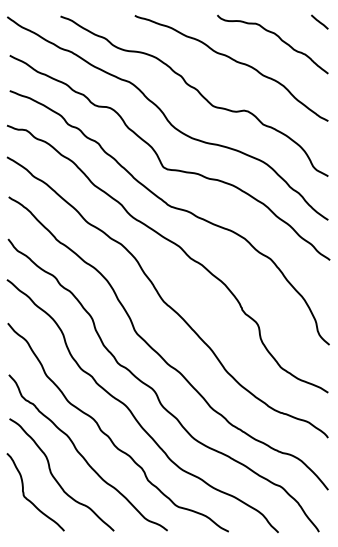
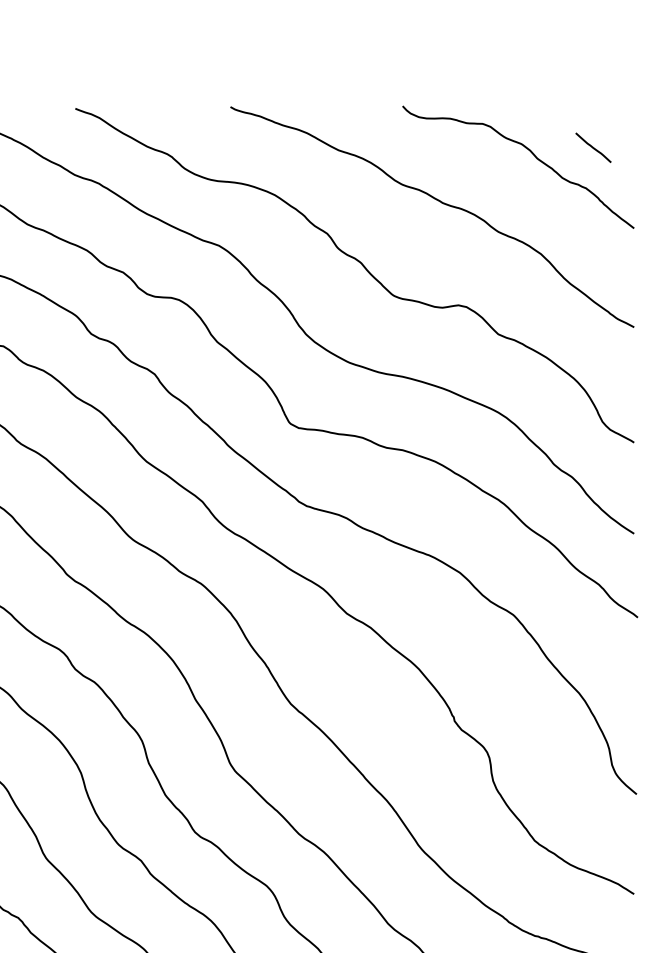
line: (319, 21) -> (592, 146), moved

